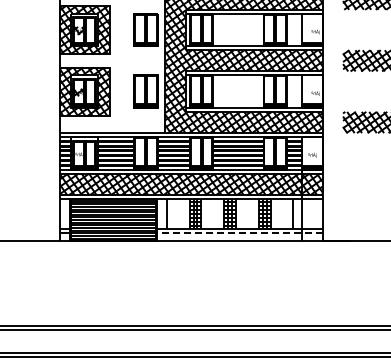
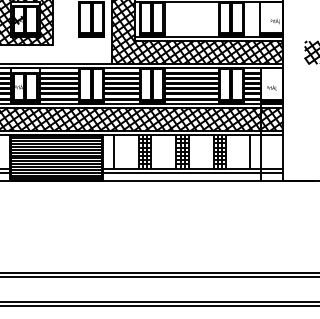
line: (239, 233) -> (192, 172), dashed -> solid

